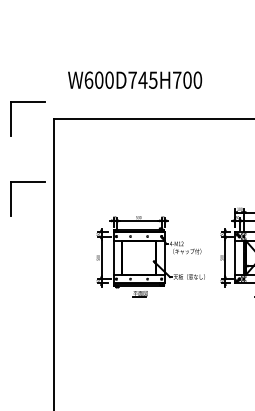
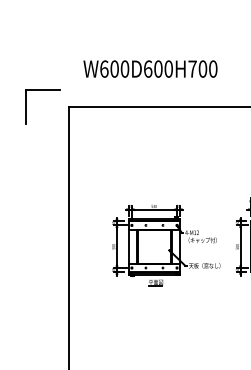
text: (142, 79) -> (157, 68), W600D745H700 -> W600D600H700
part: (27, 182) -> (42, 171), removed

